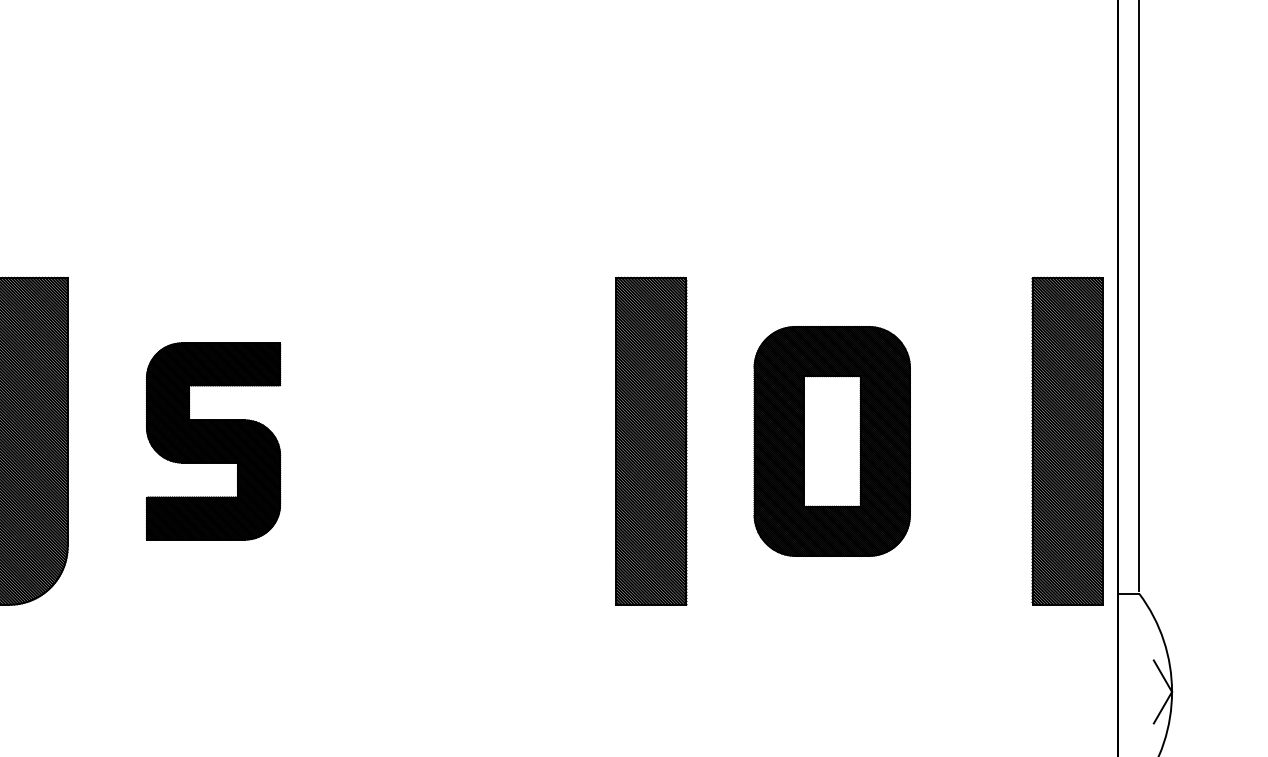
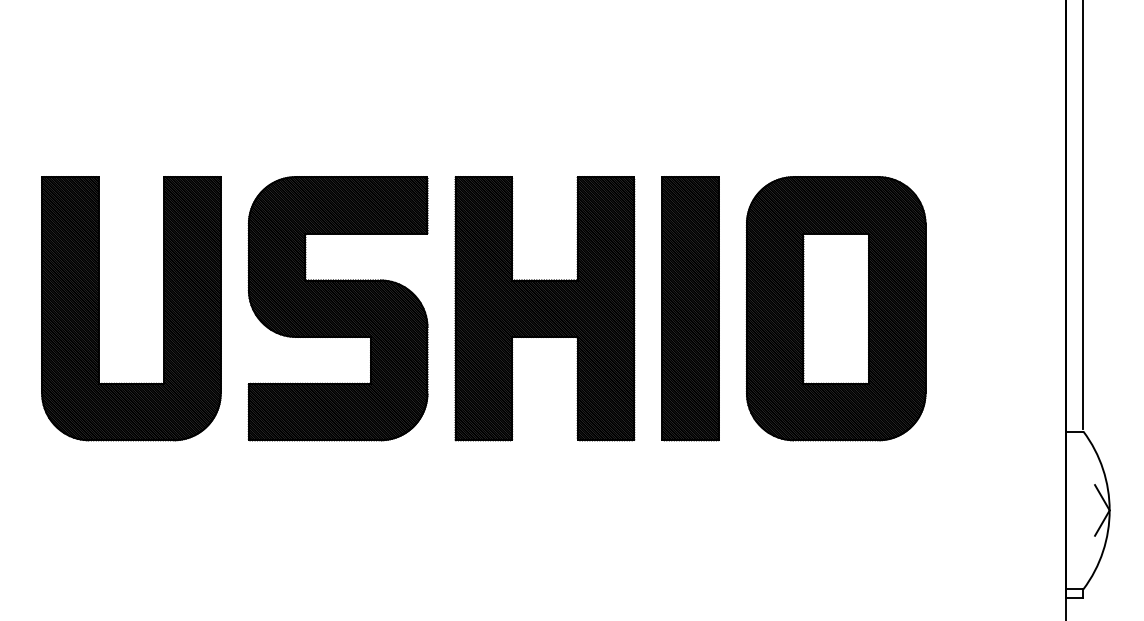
part: (212, 441) -> (337, 308), size x1.67
part: (469, 441) -> (544, 308), added
part: (831, 441) -> (835, 308), size x1.43
part: (1067, 441) -> (1025, 308), removed

